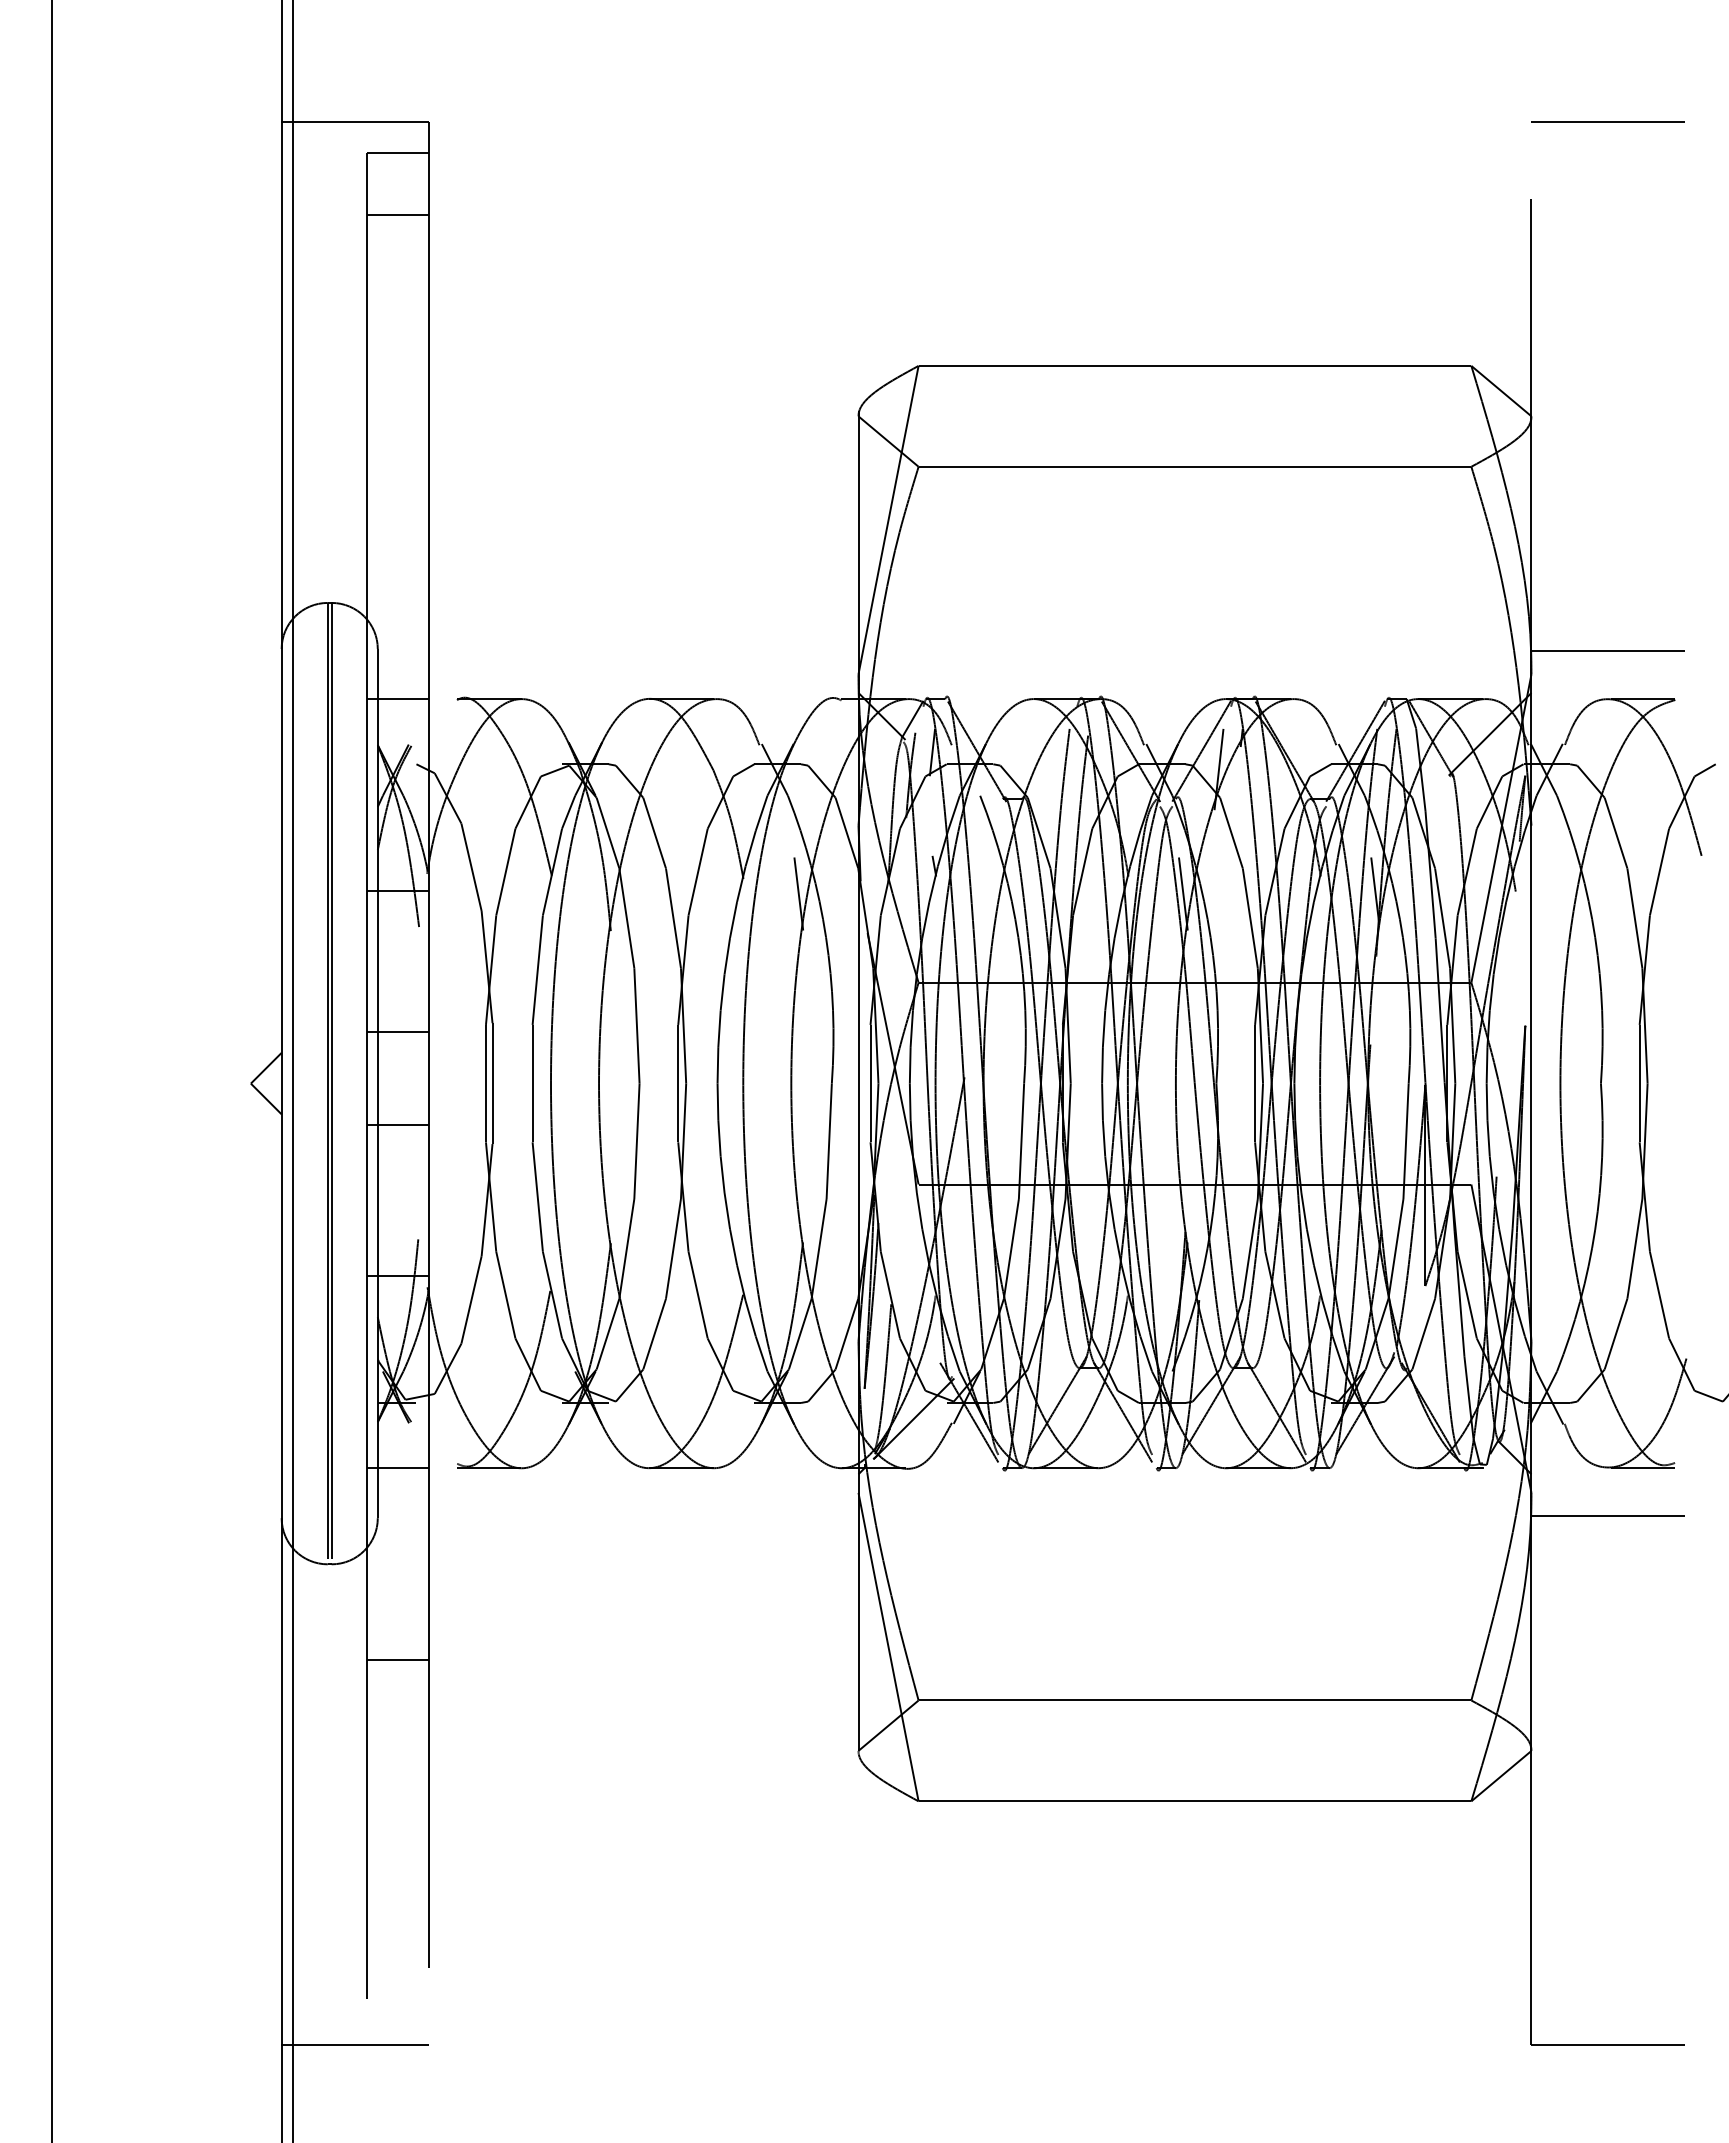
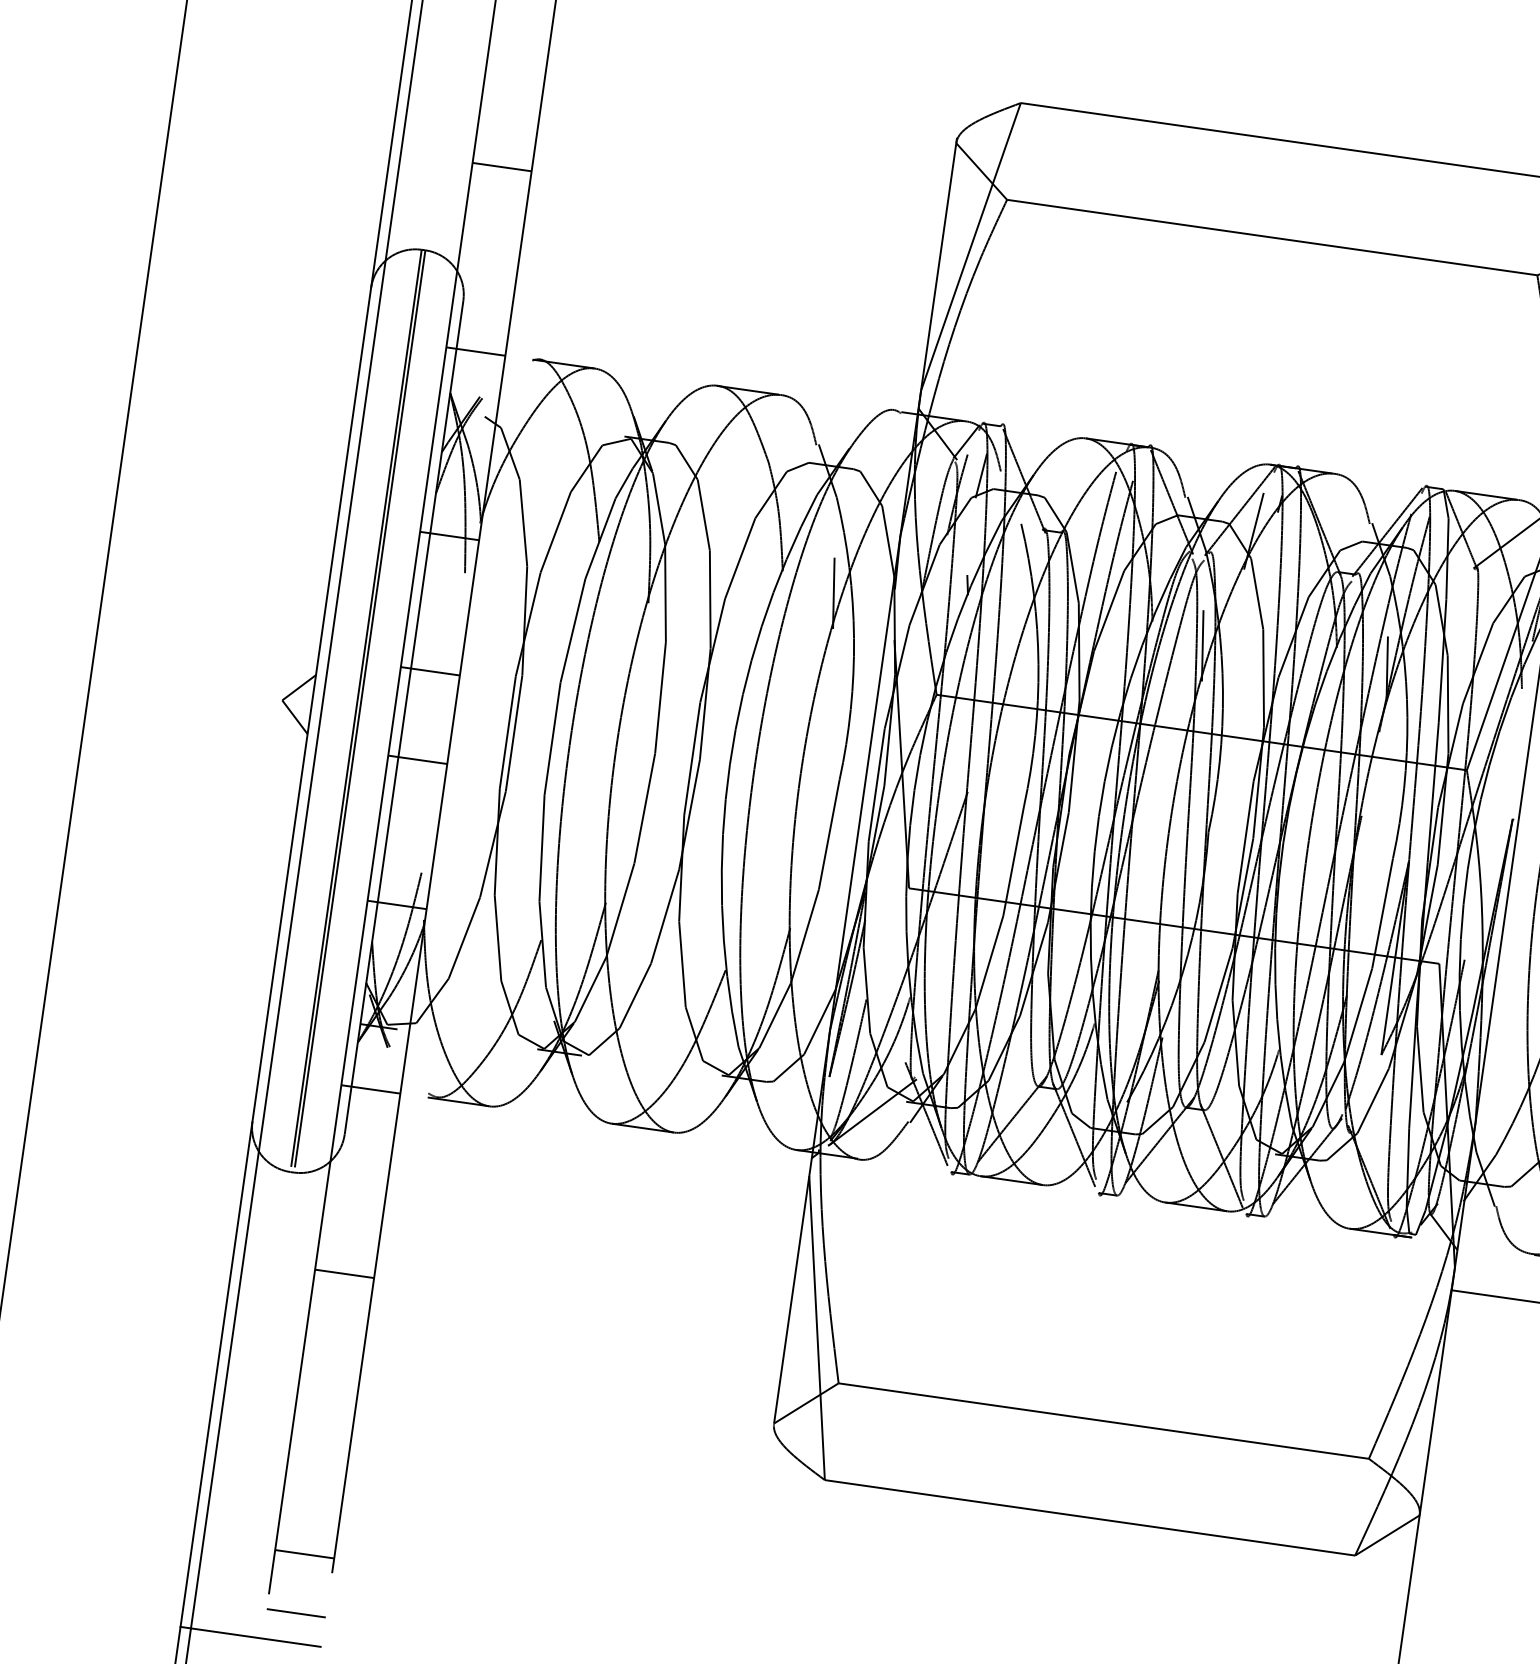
line: (397, 506) -> (501, 166), added
line: (397, 1952) -> (304, 1553), added
line: (397, 2014) -> (295, 1613), added

